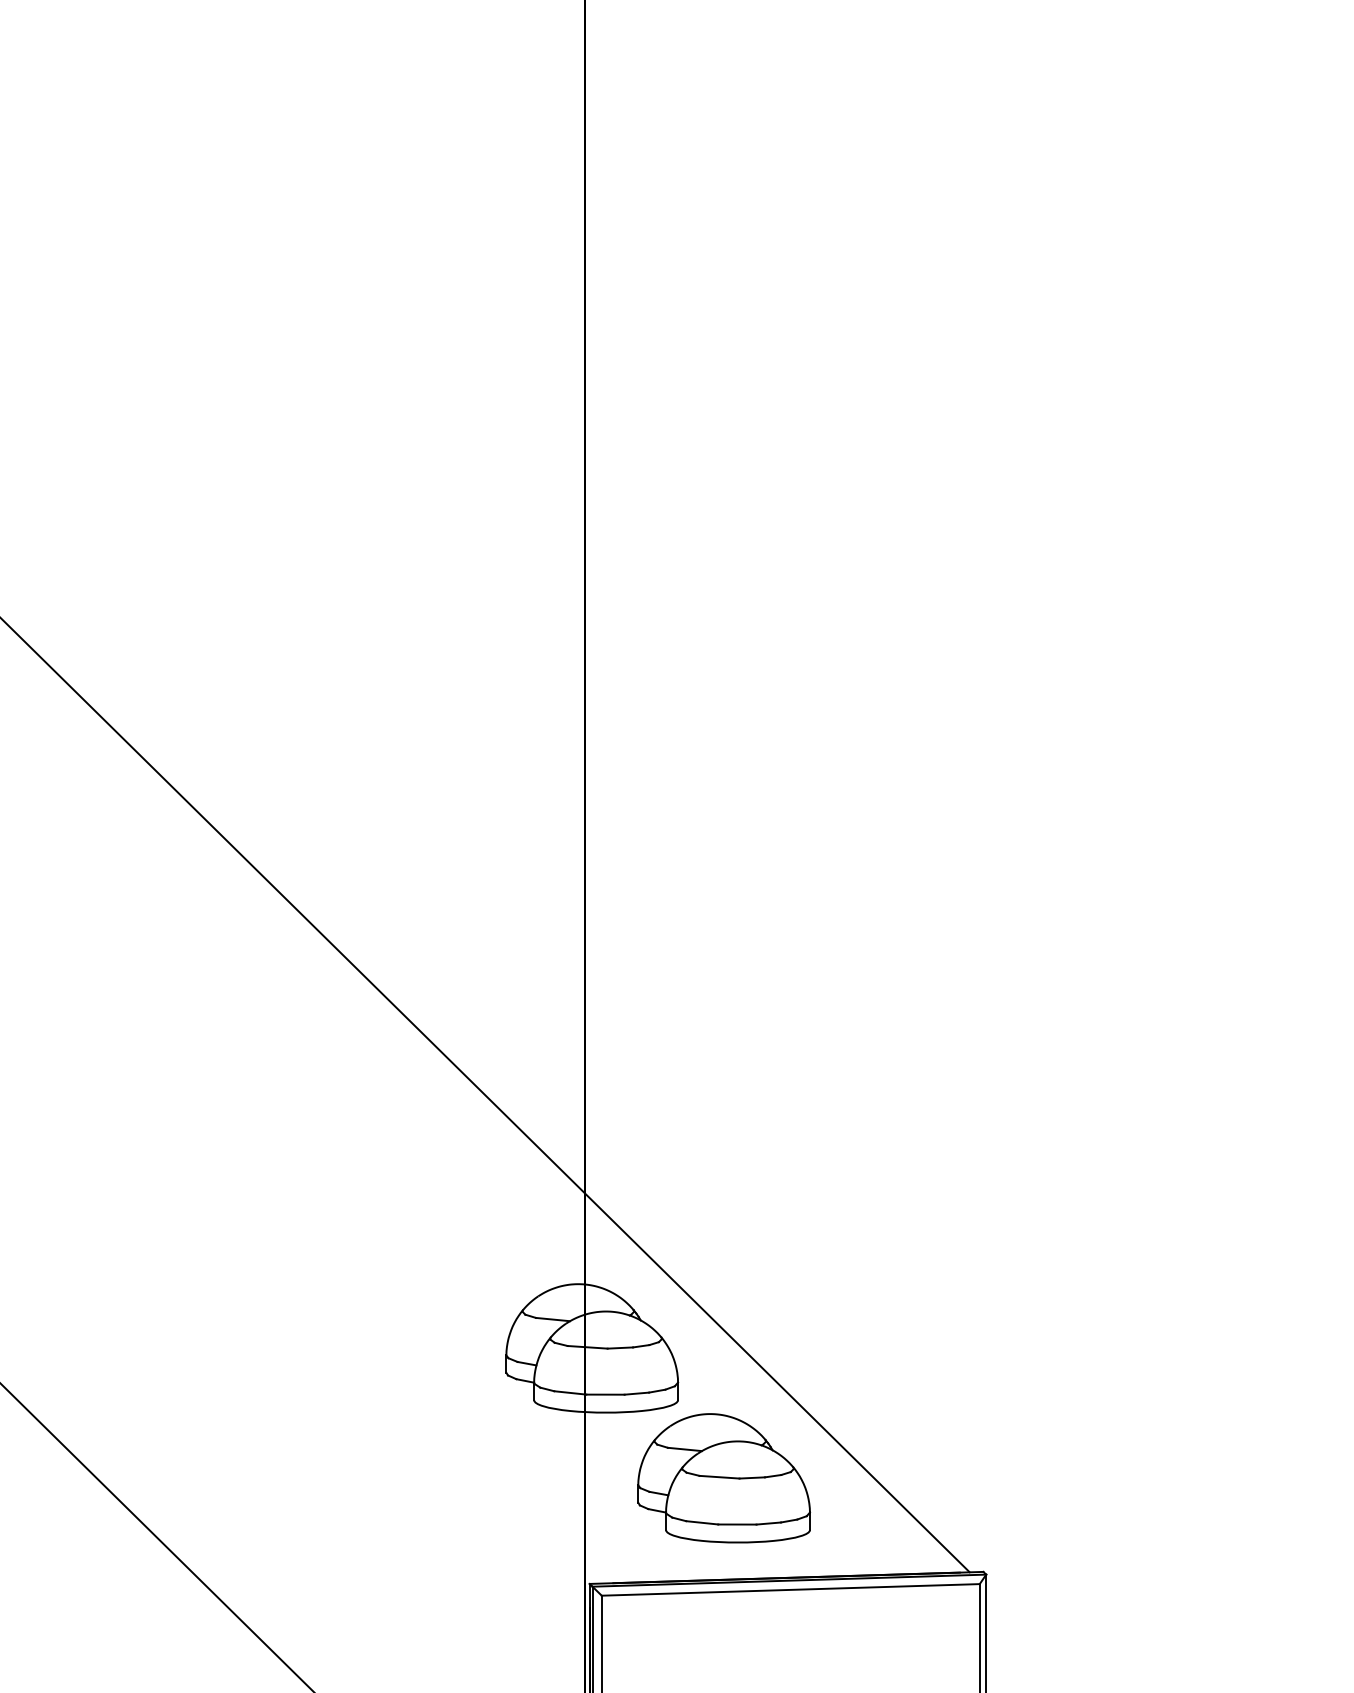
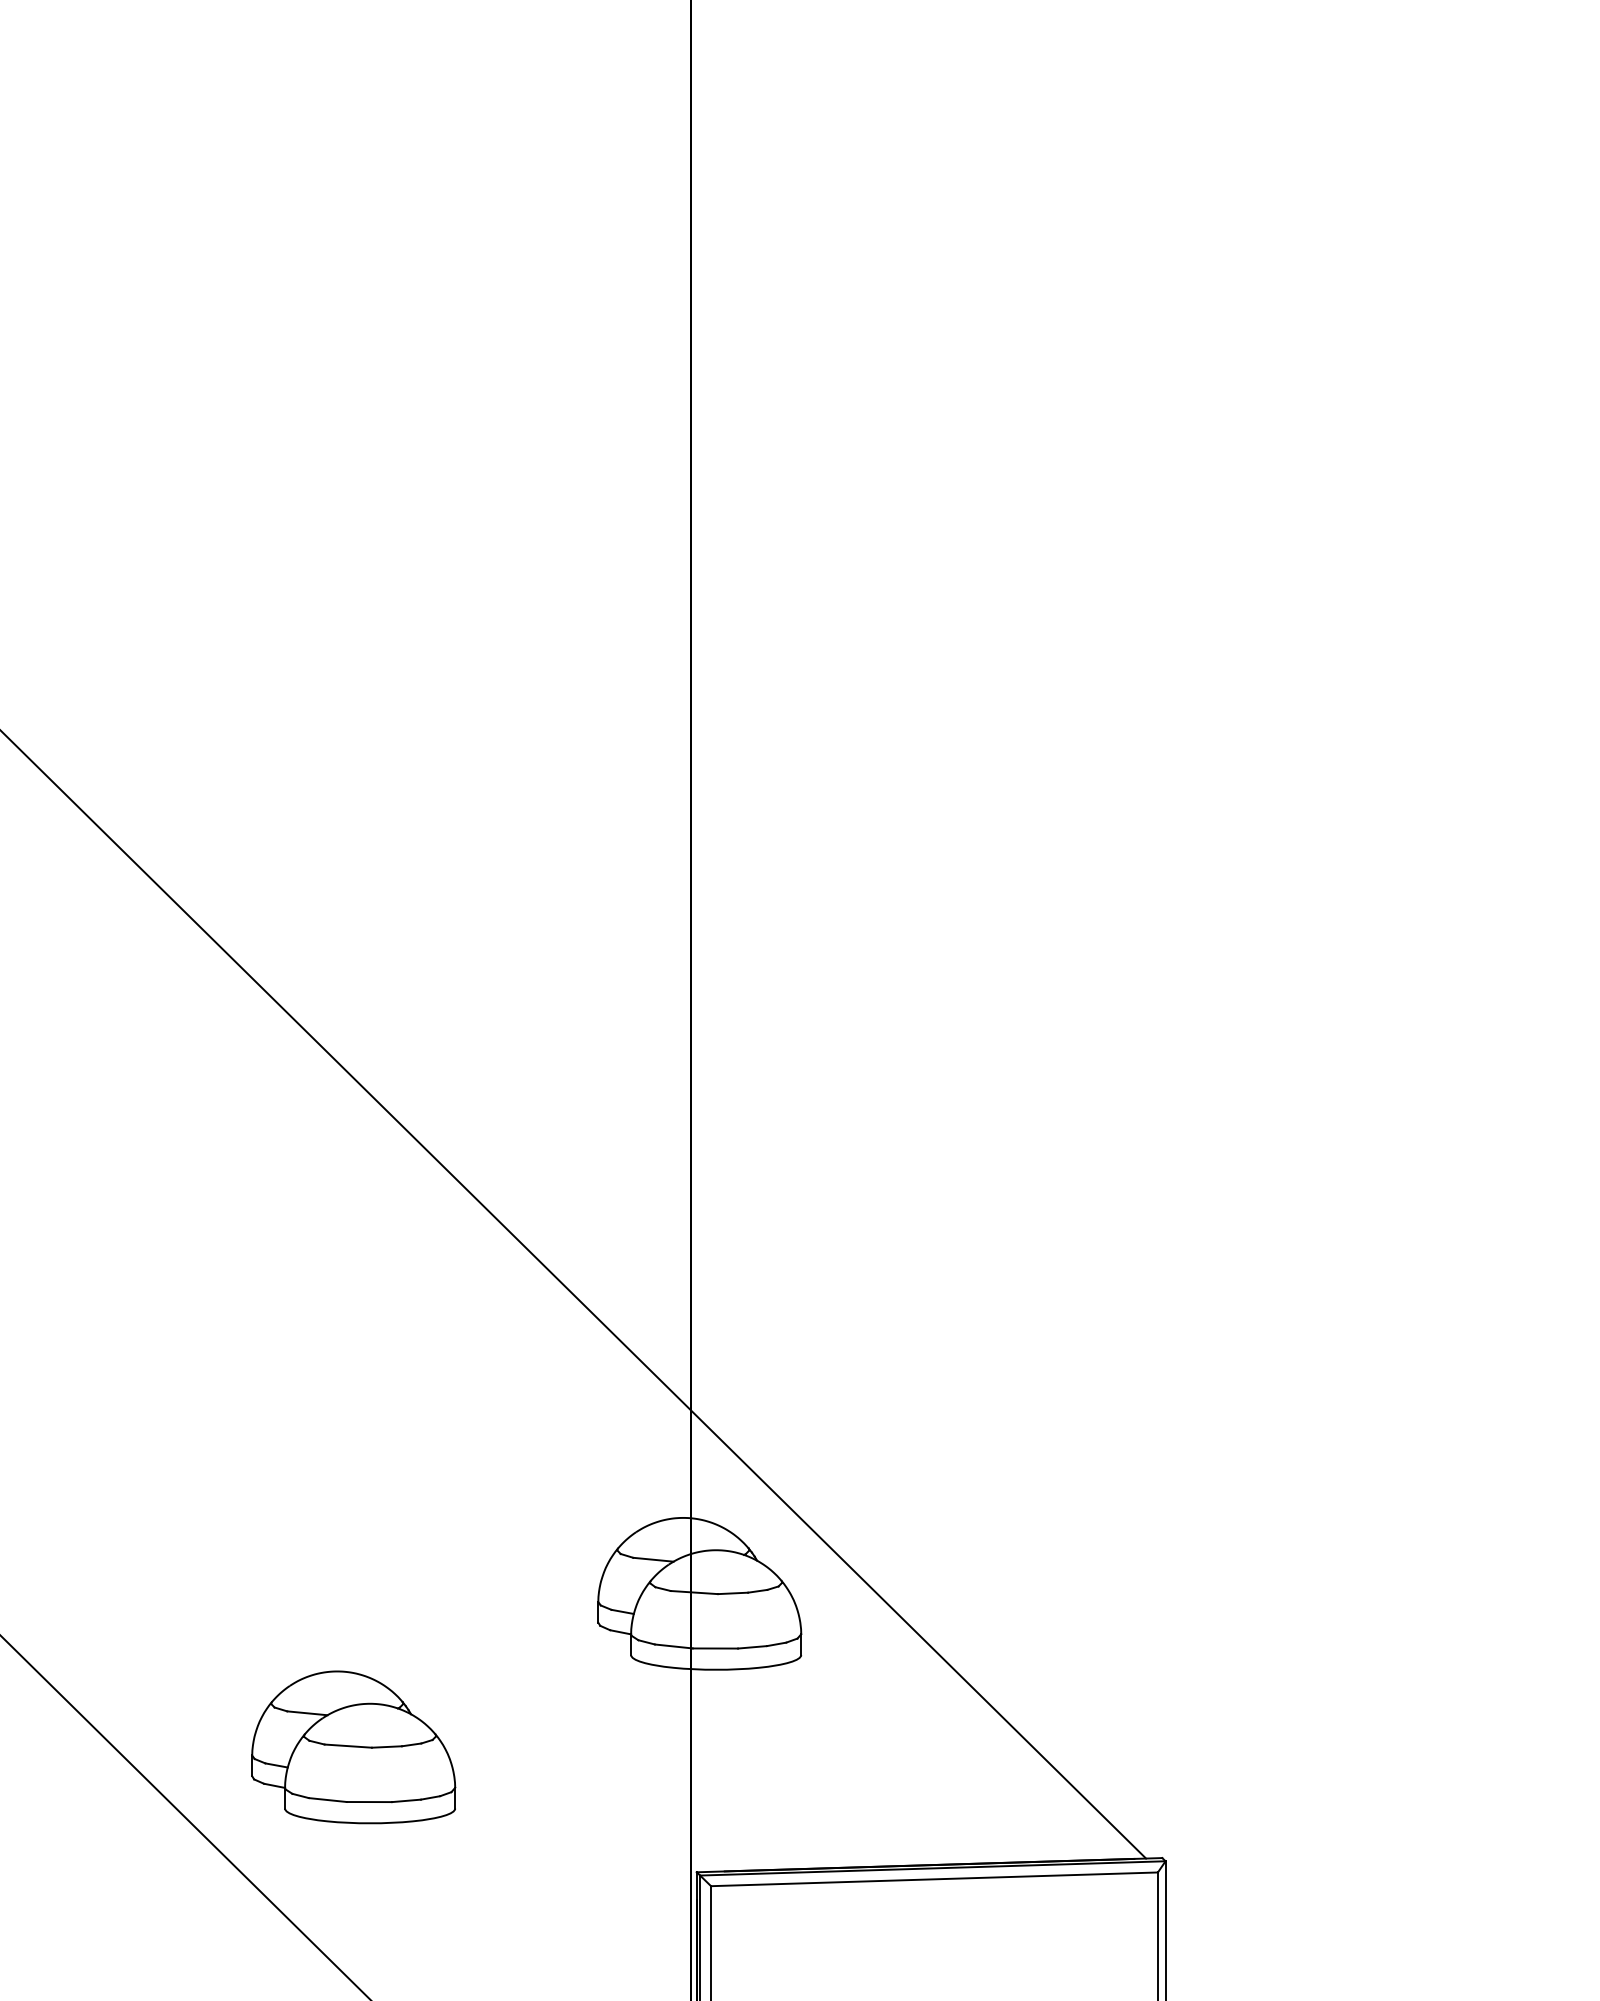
part: (723, 1478) -> (353, 1747), moved

